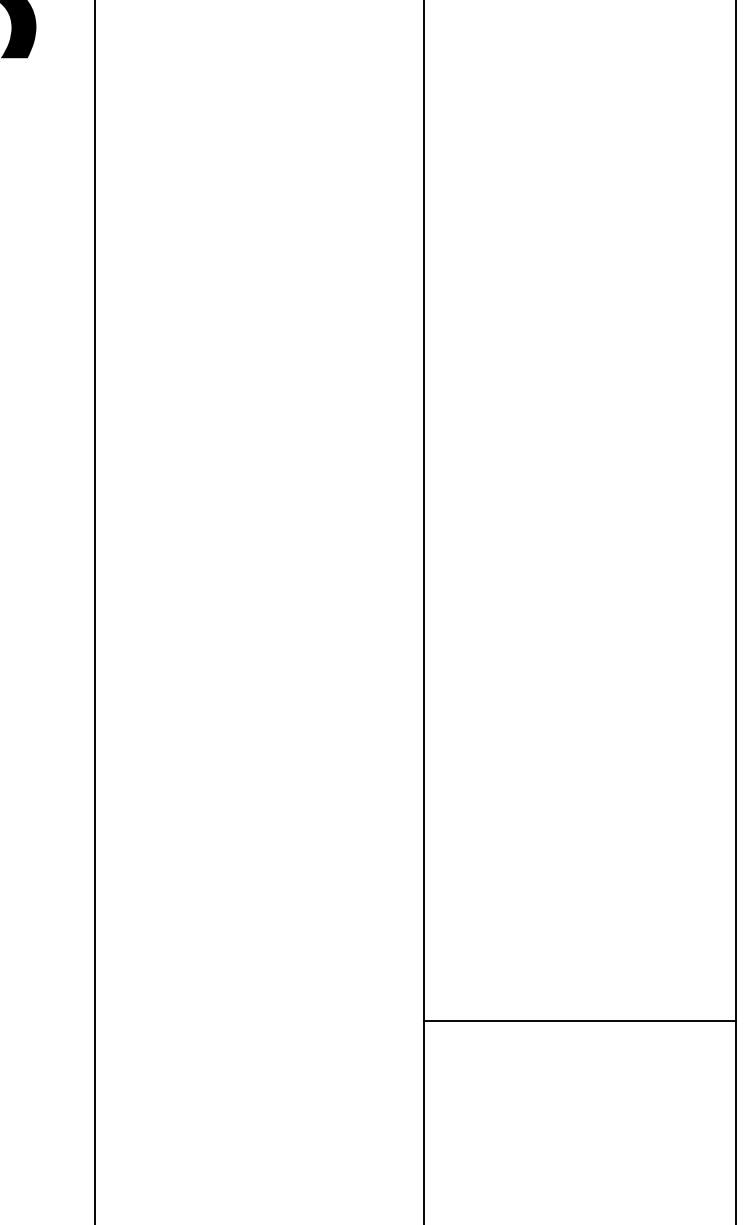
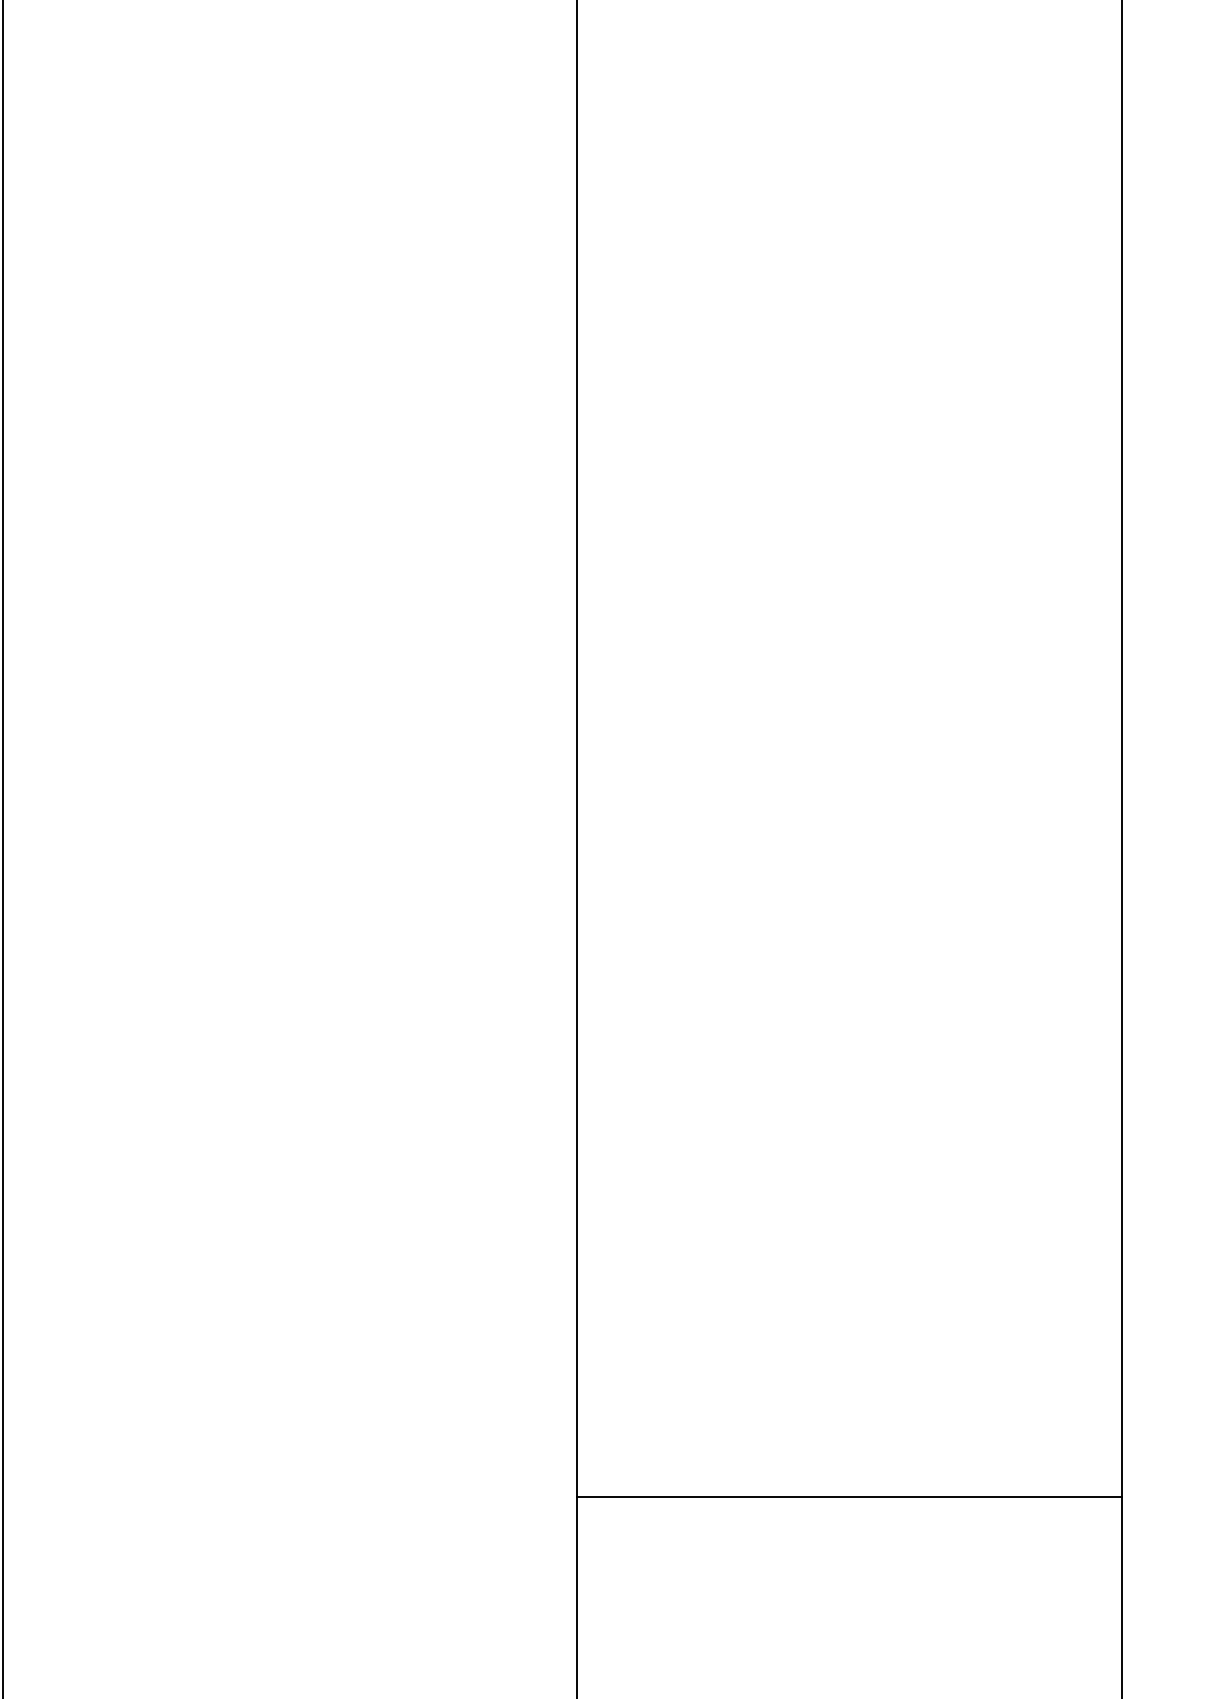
line: (580, 1021) -> (850, 1497), moved

